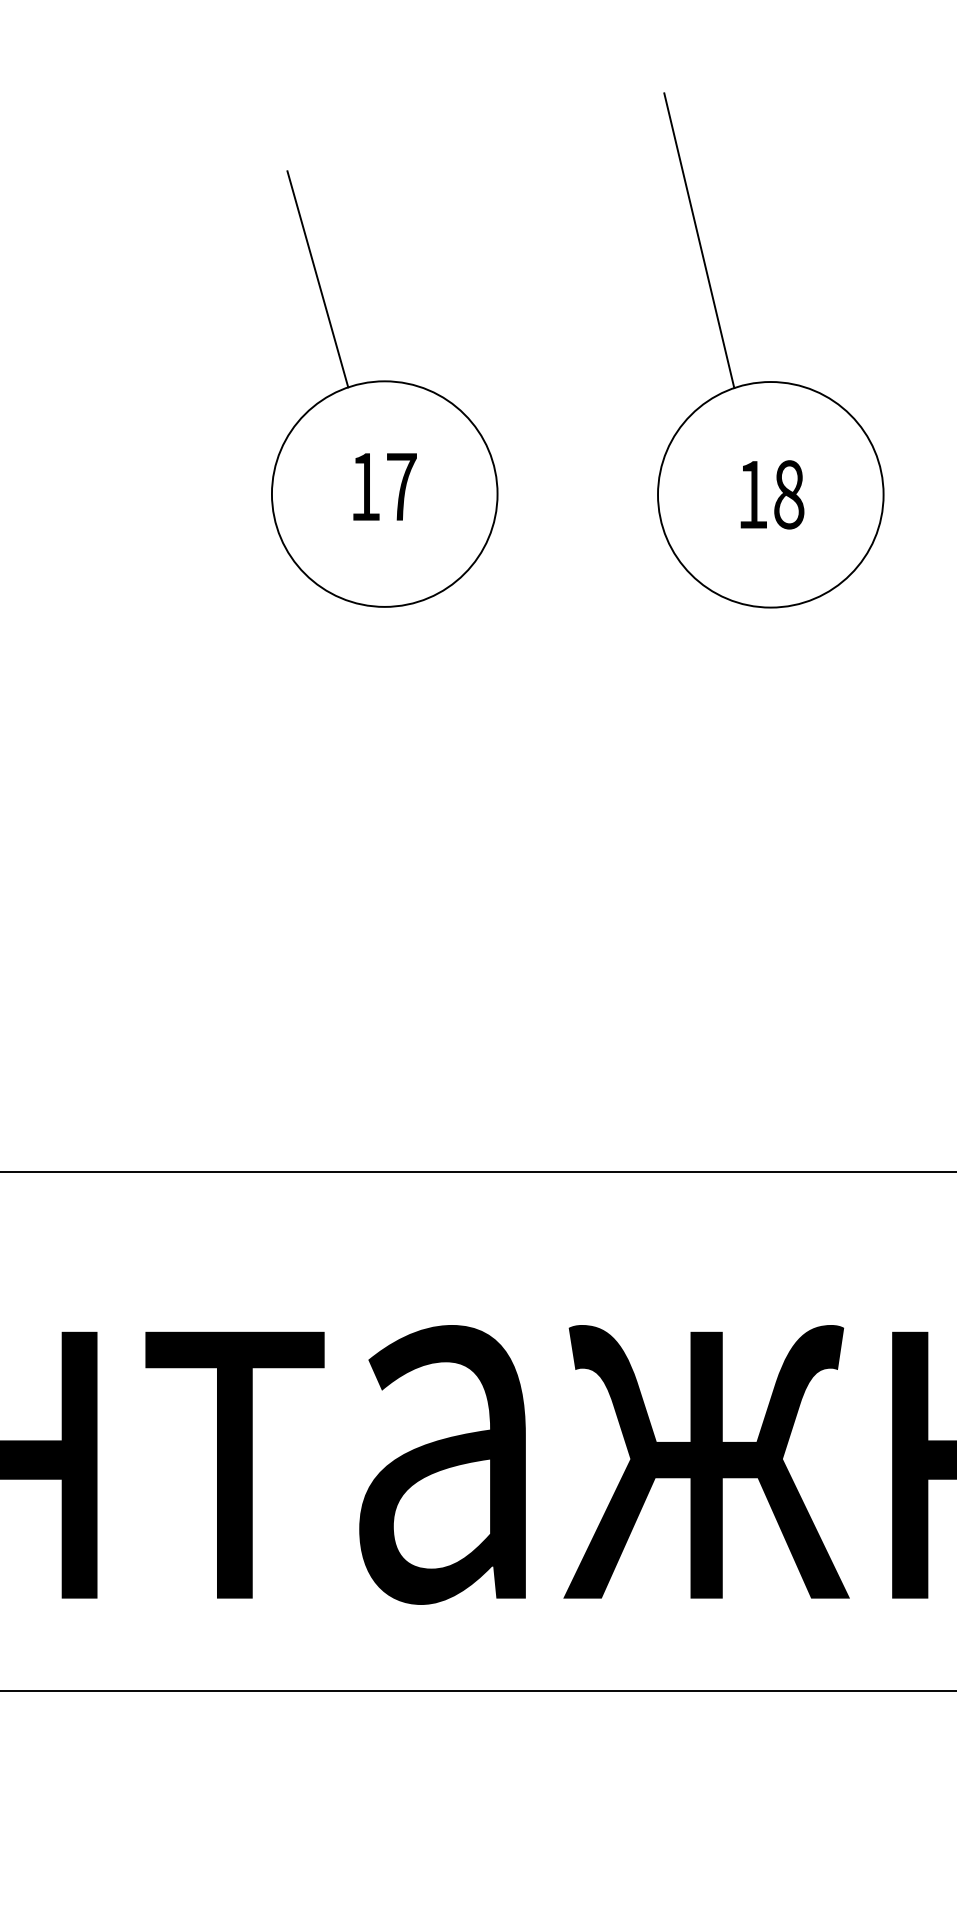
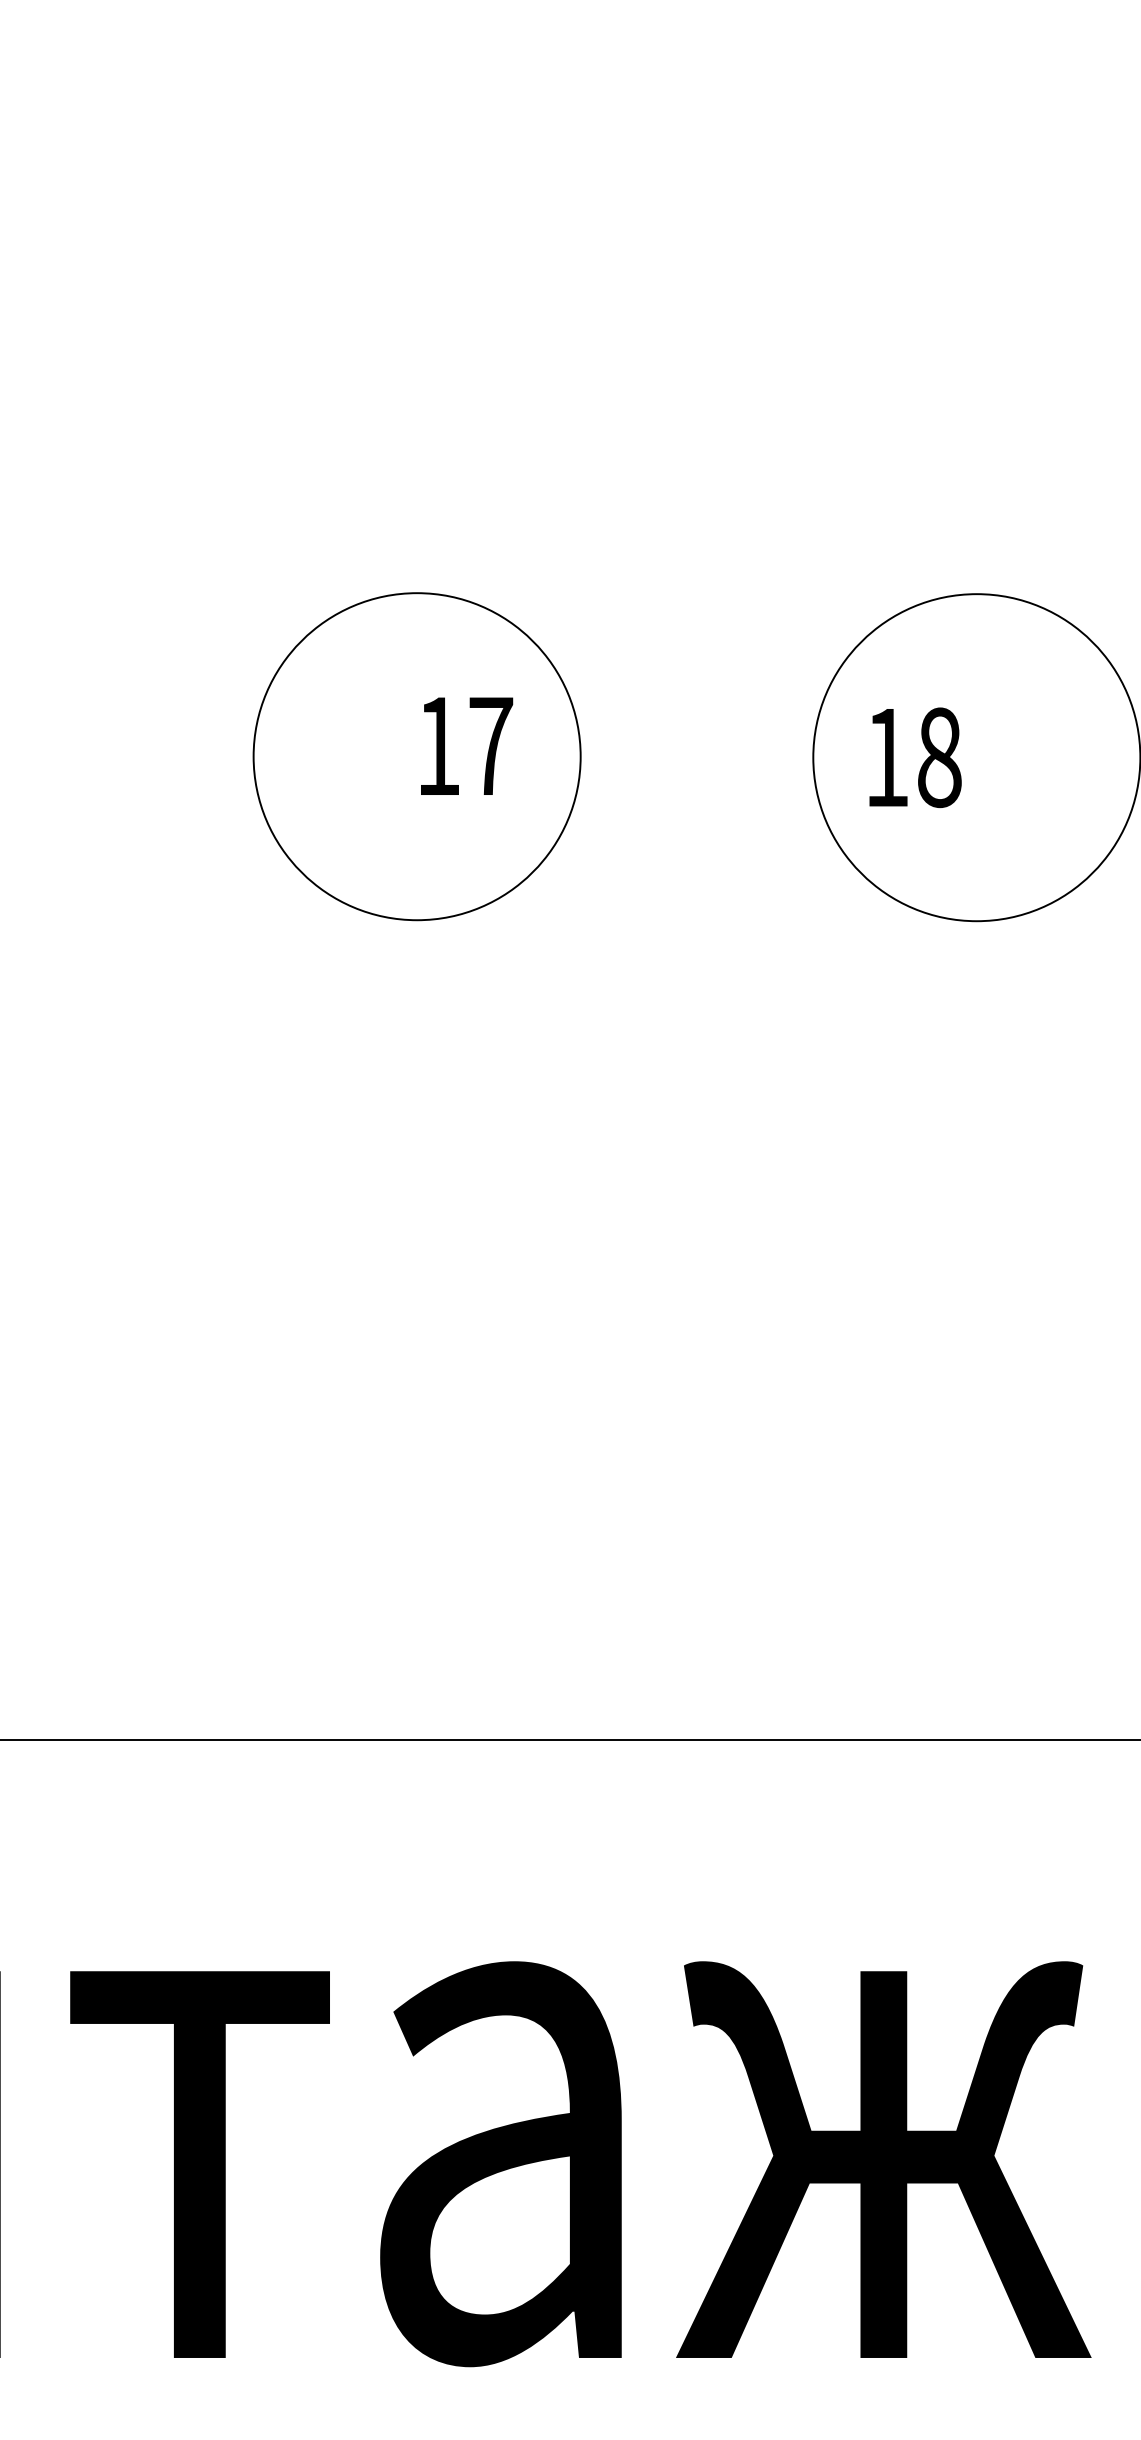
line: (699, 240) -> (873, 388), removed
line: (317, 279) -> (319, 445), removed
text: (384, 486) -> (466, 745), moved
text: (772, 494) -> (915, 757), moved

